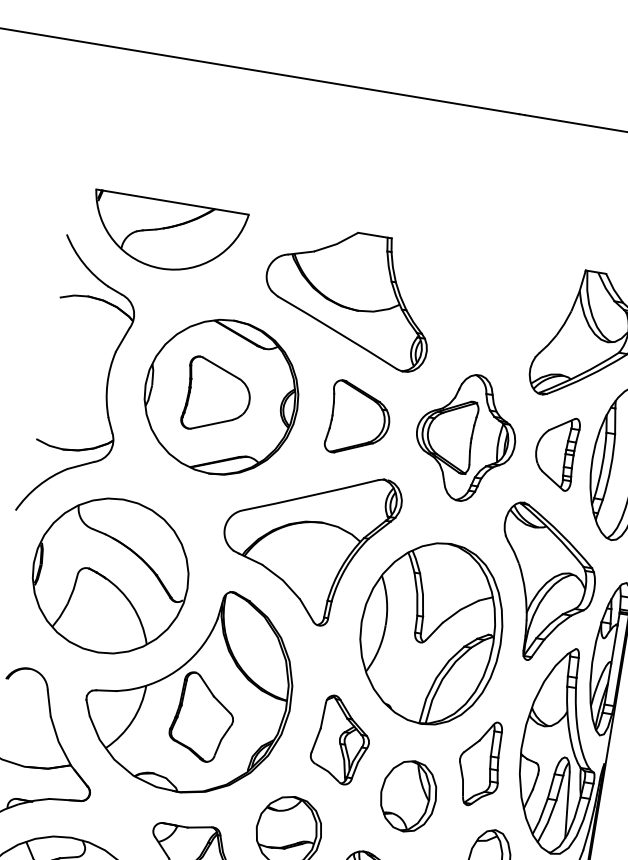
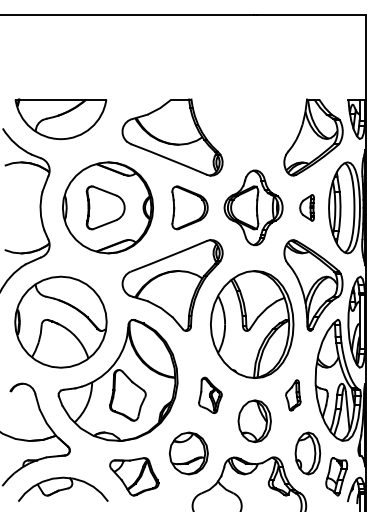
part: (554, 451) -> (306, 207), size x0.6
part: (341, 740) -> (210, 395), size x0.7
part: (480, 763) -> (293, 395), size x0.6

